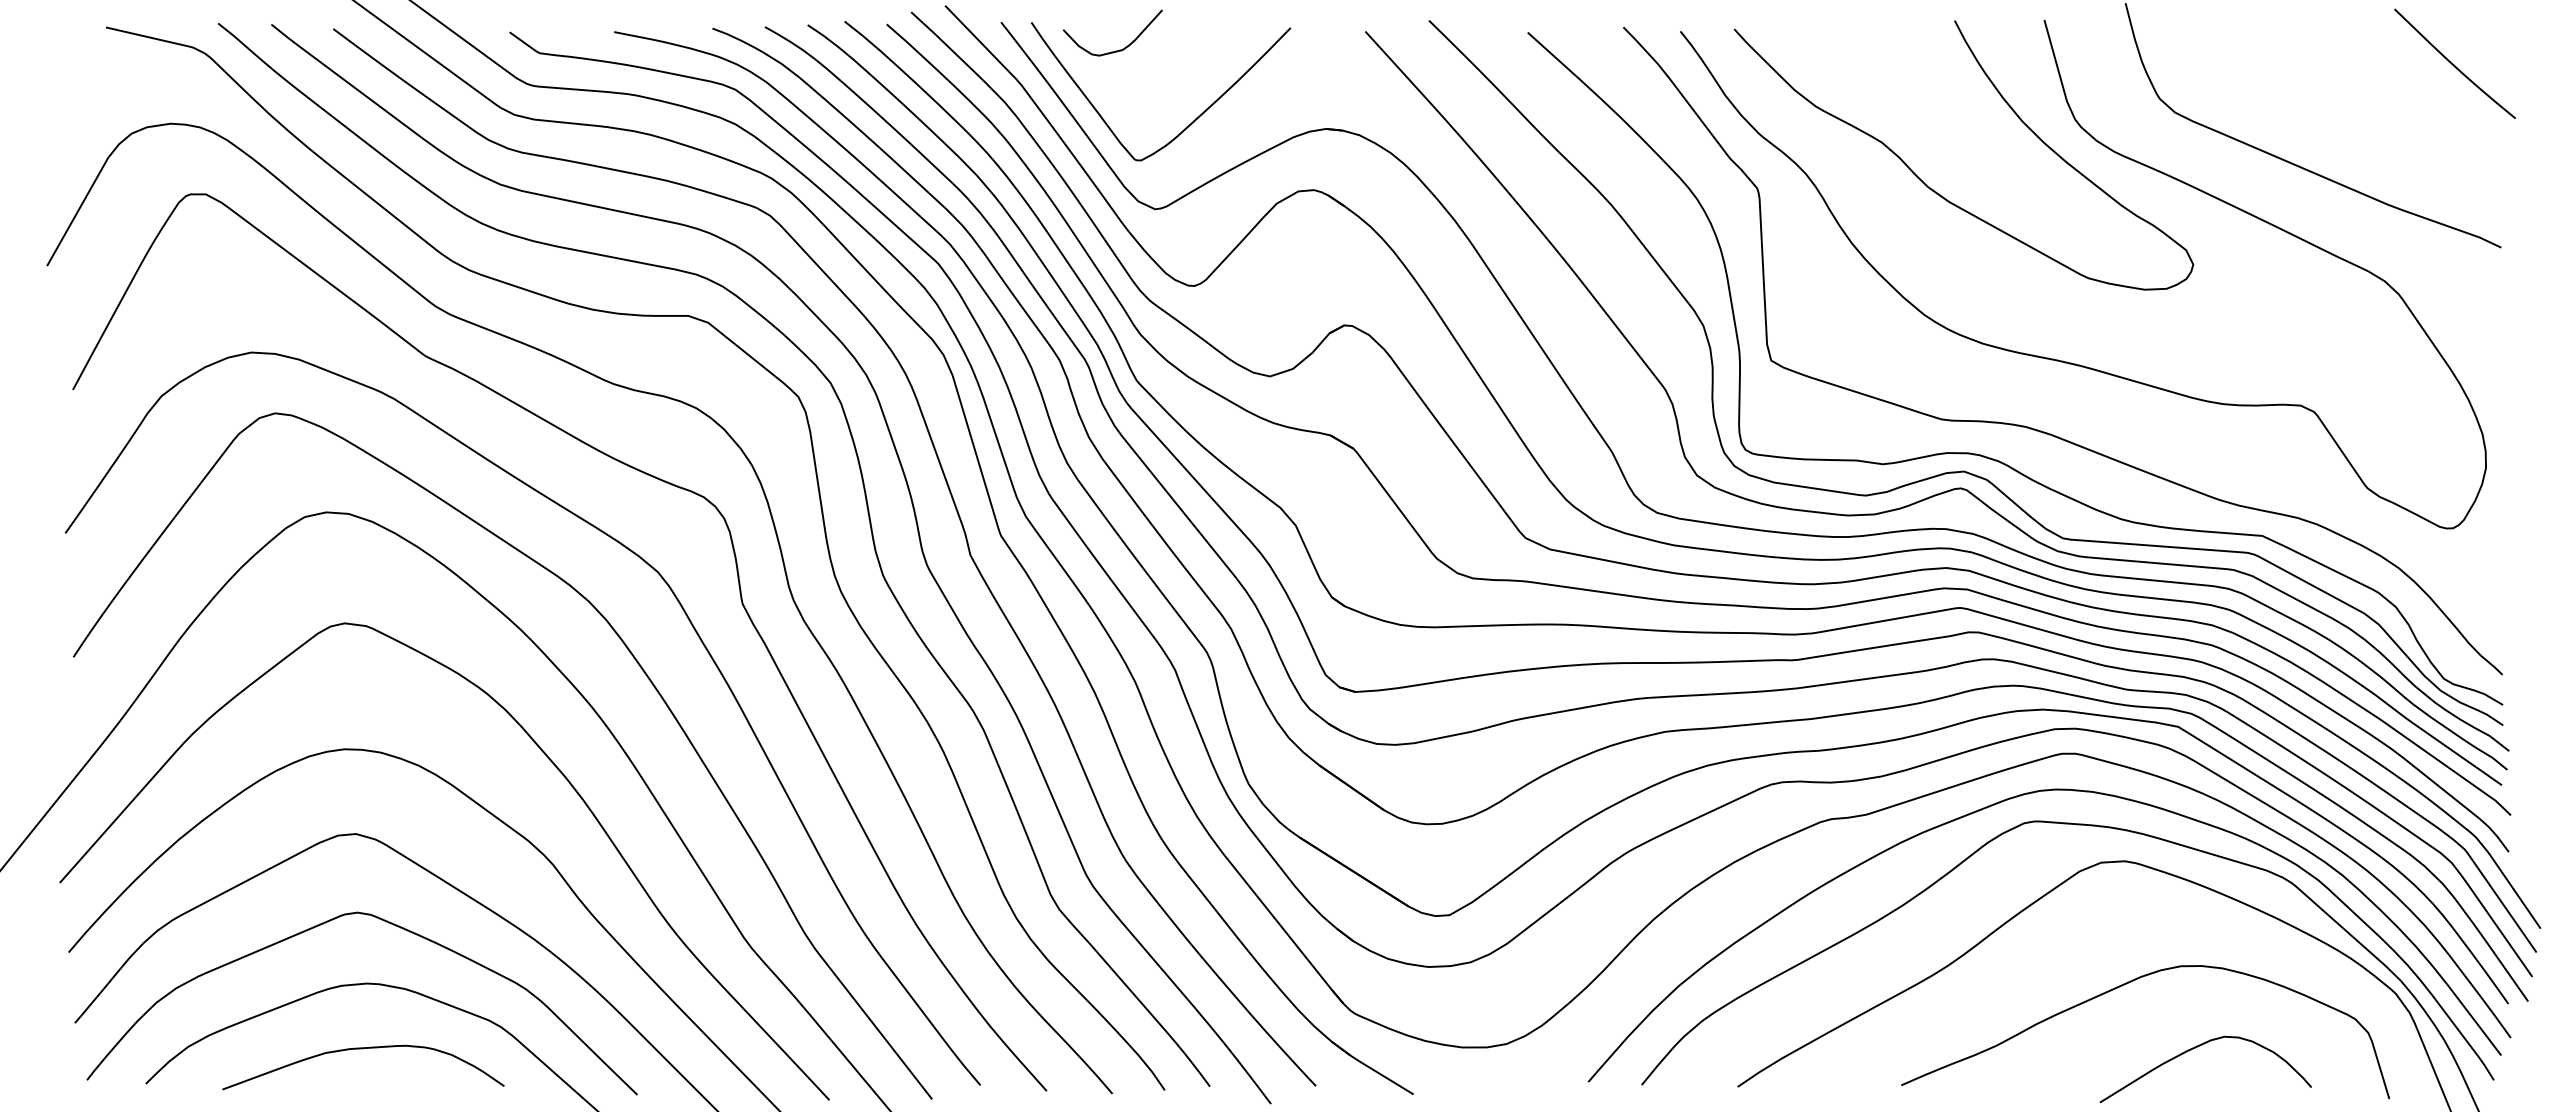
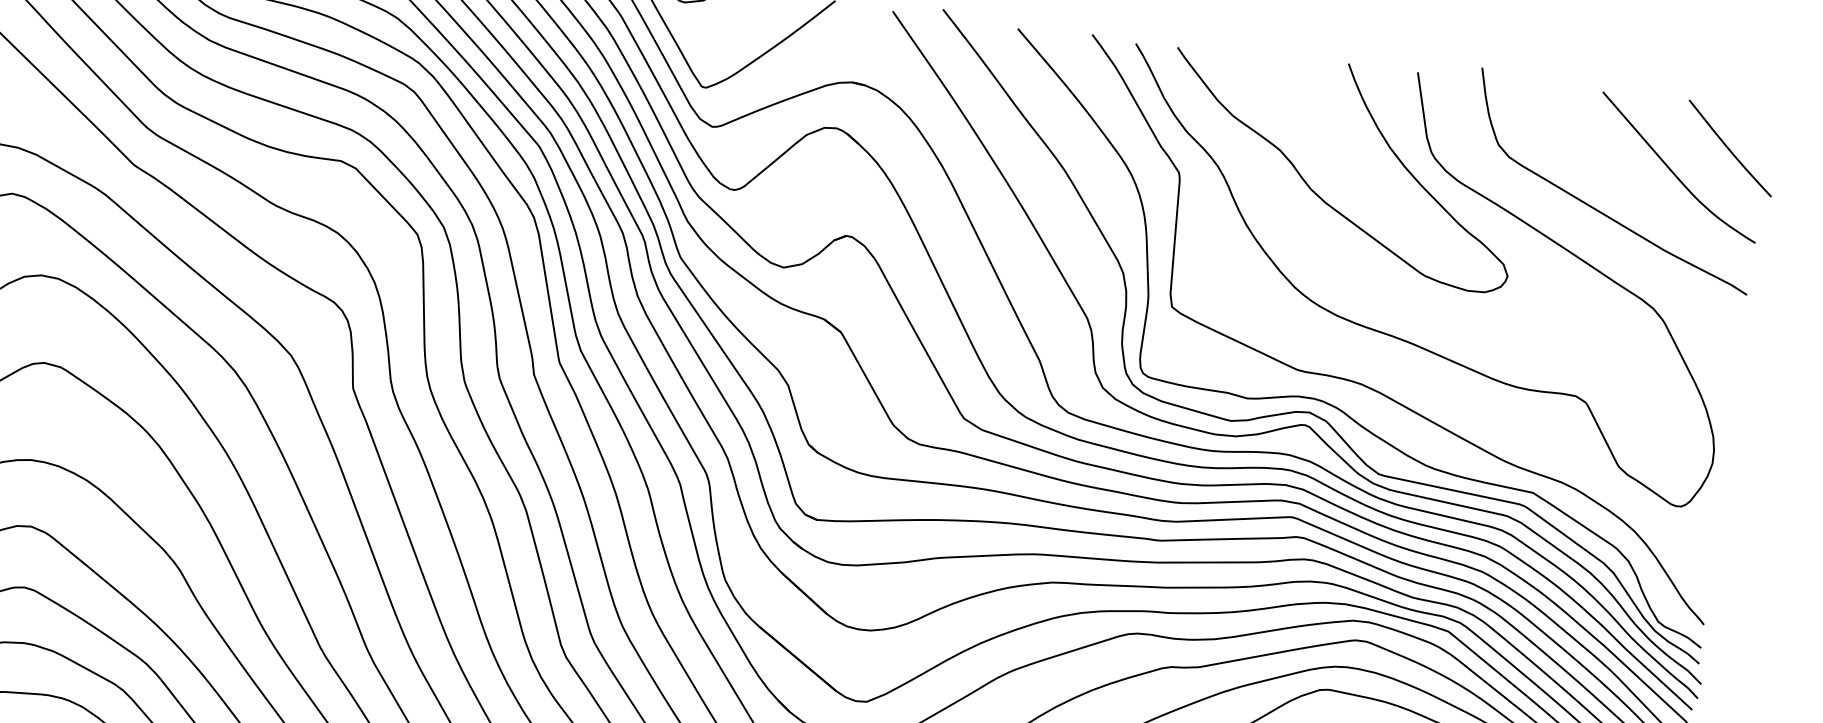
curve: (2386, 103) -> (1673, 171), added

